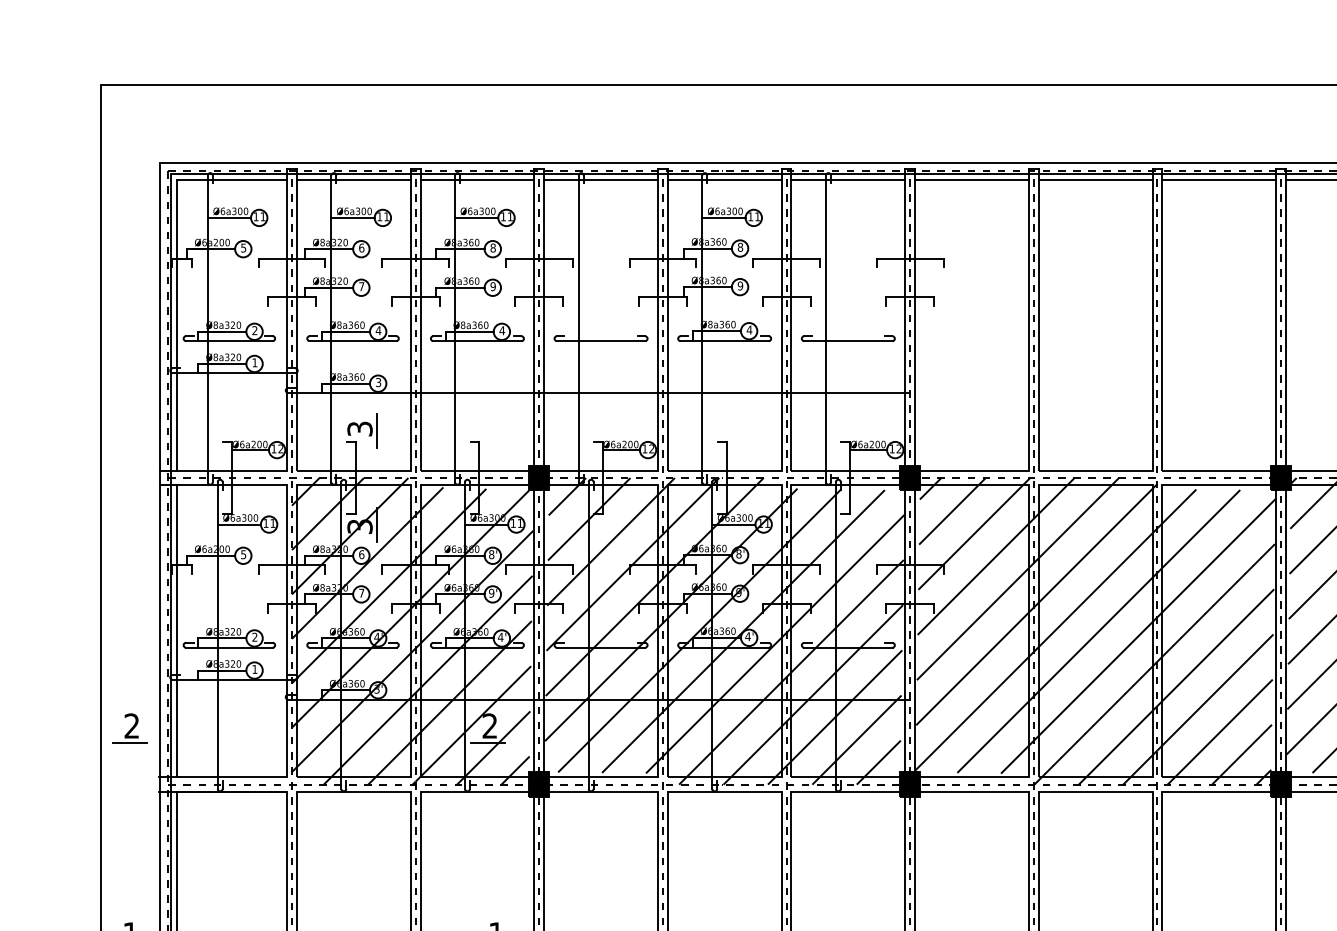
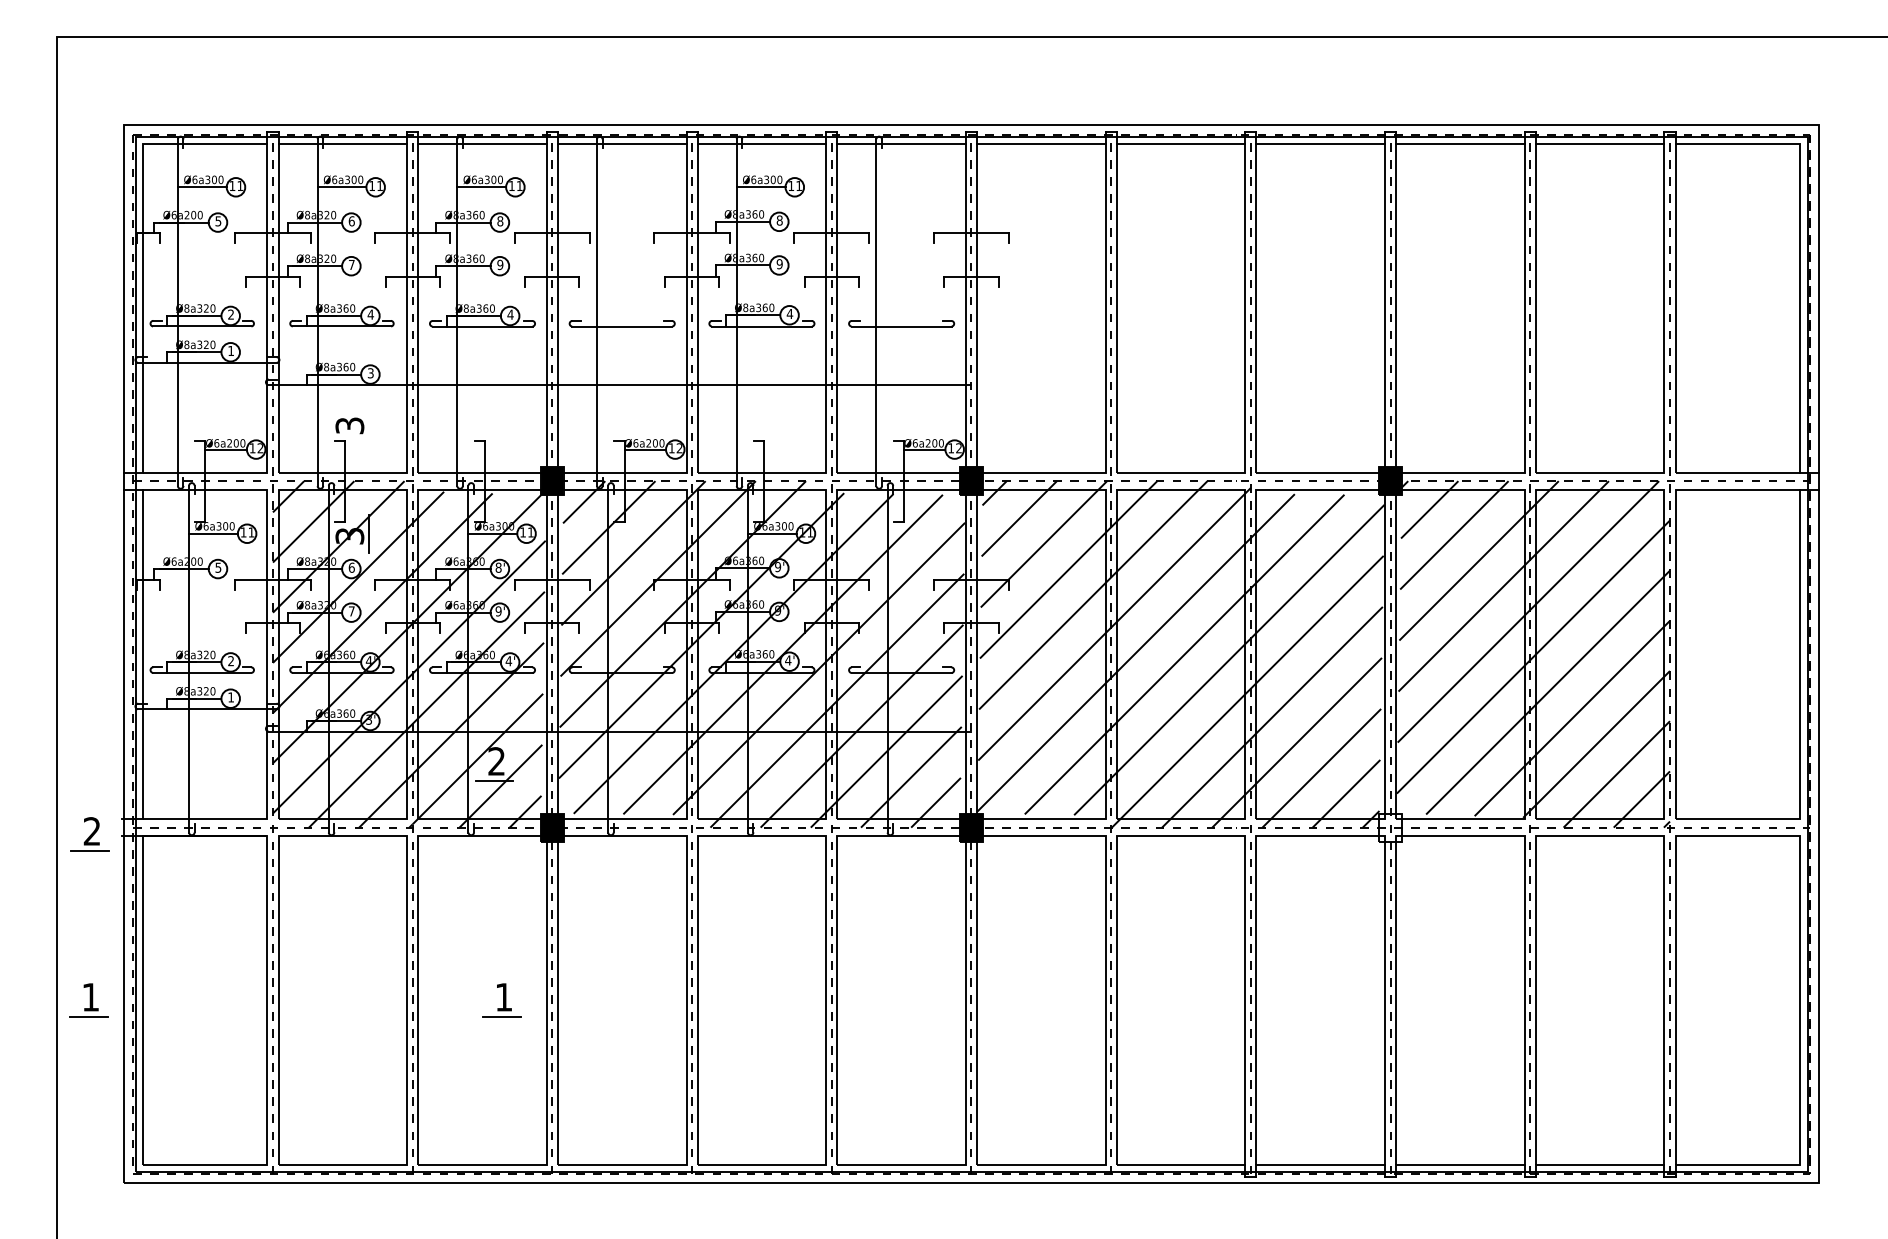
line: (377, 430) -> (369, 427), removed
text: (739, 554) -> (778, 567), 8' -> 9'
part: (129, 728) -> (89, 834), moved
fill: (1280, 784) -> (1390, 827), removed

